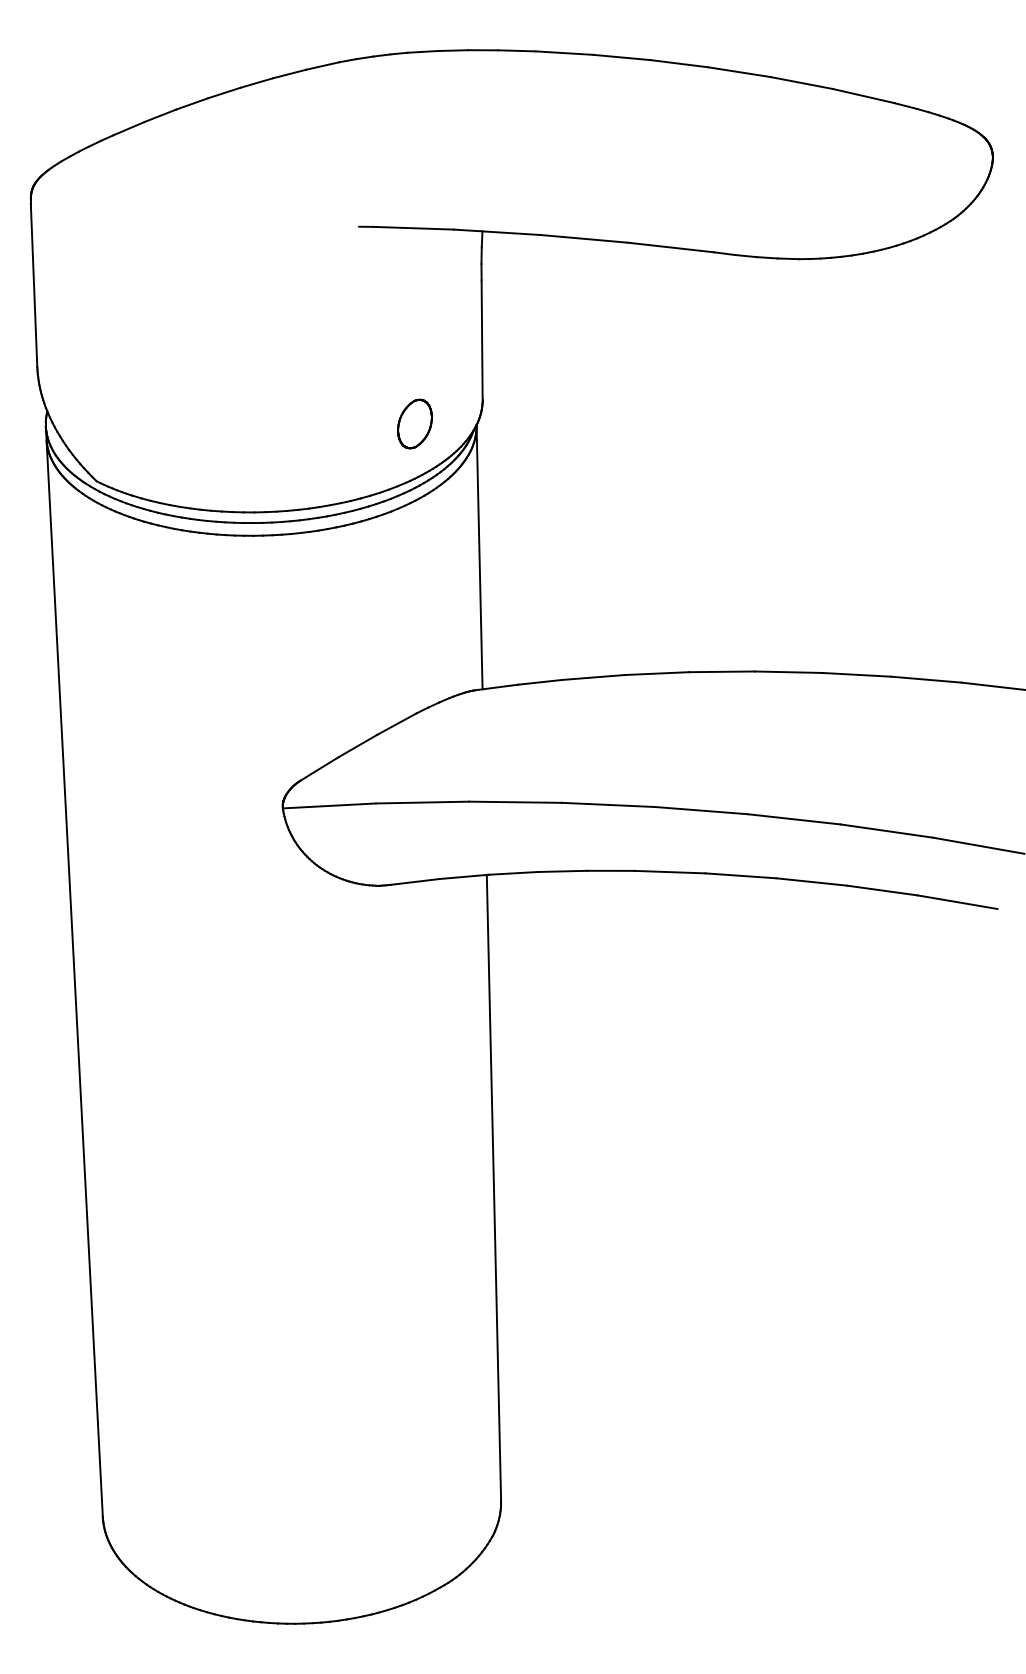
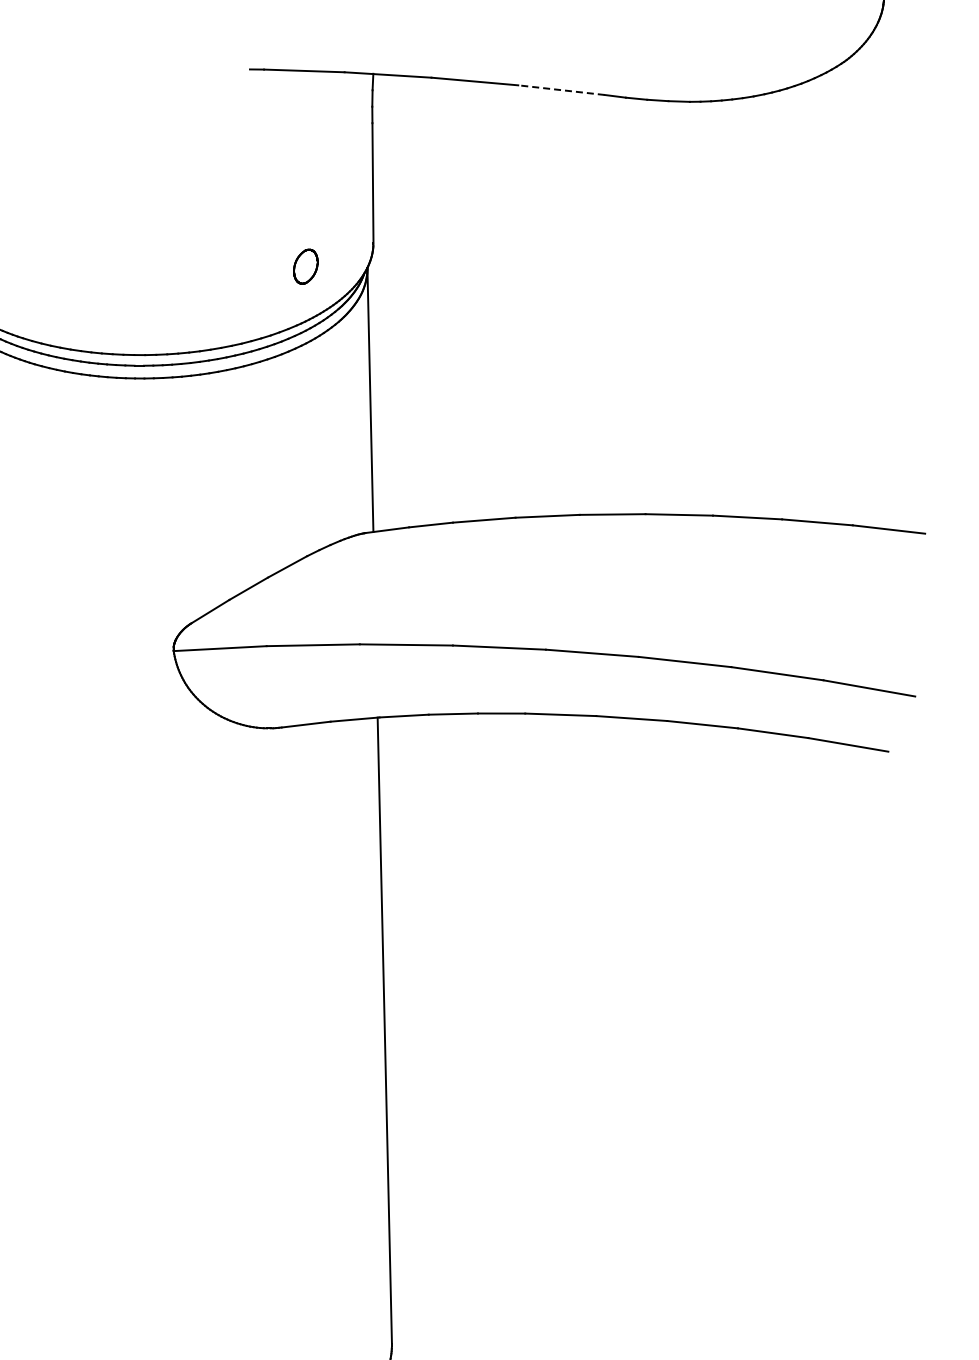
line: (670, 247) -> (561, 90), solid -> dashed
part: (414, 423) -> (305, 266), size x0.7

